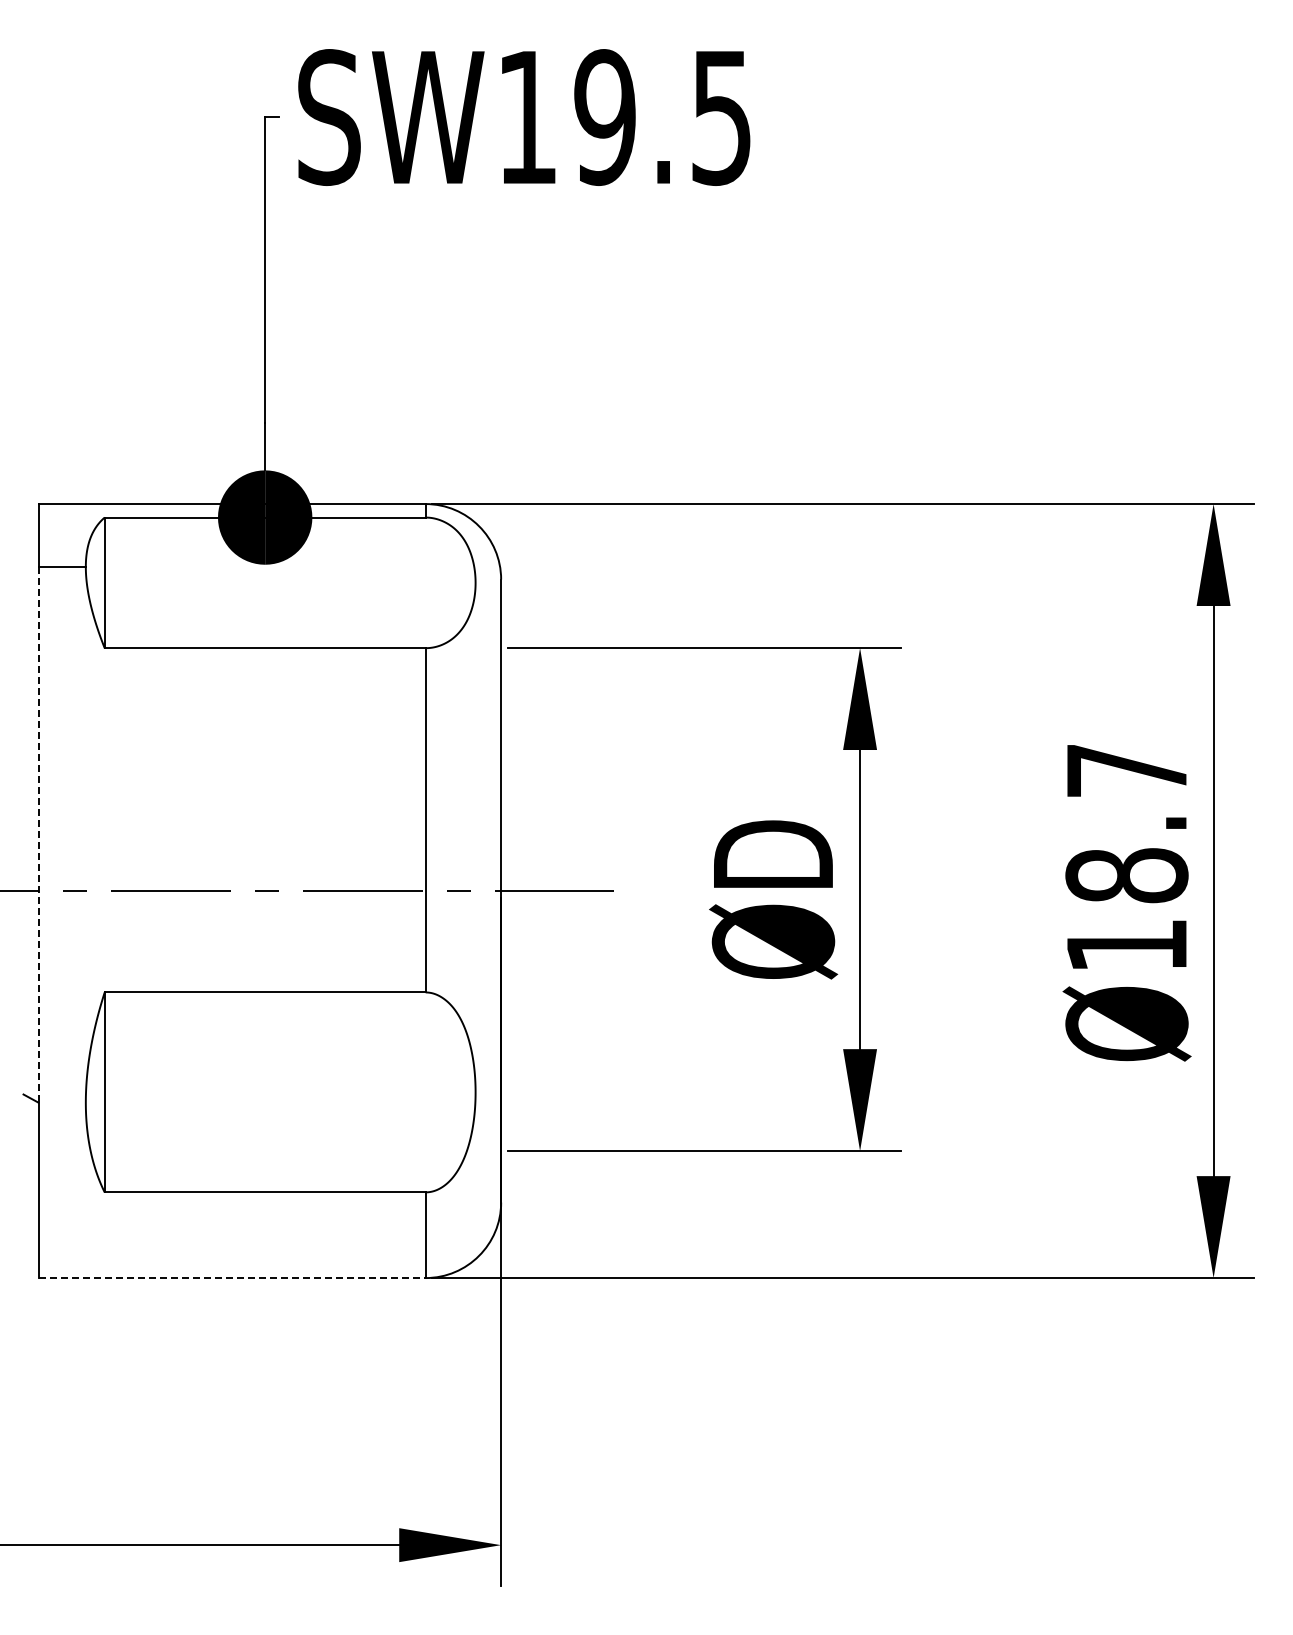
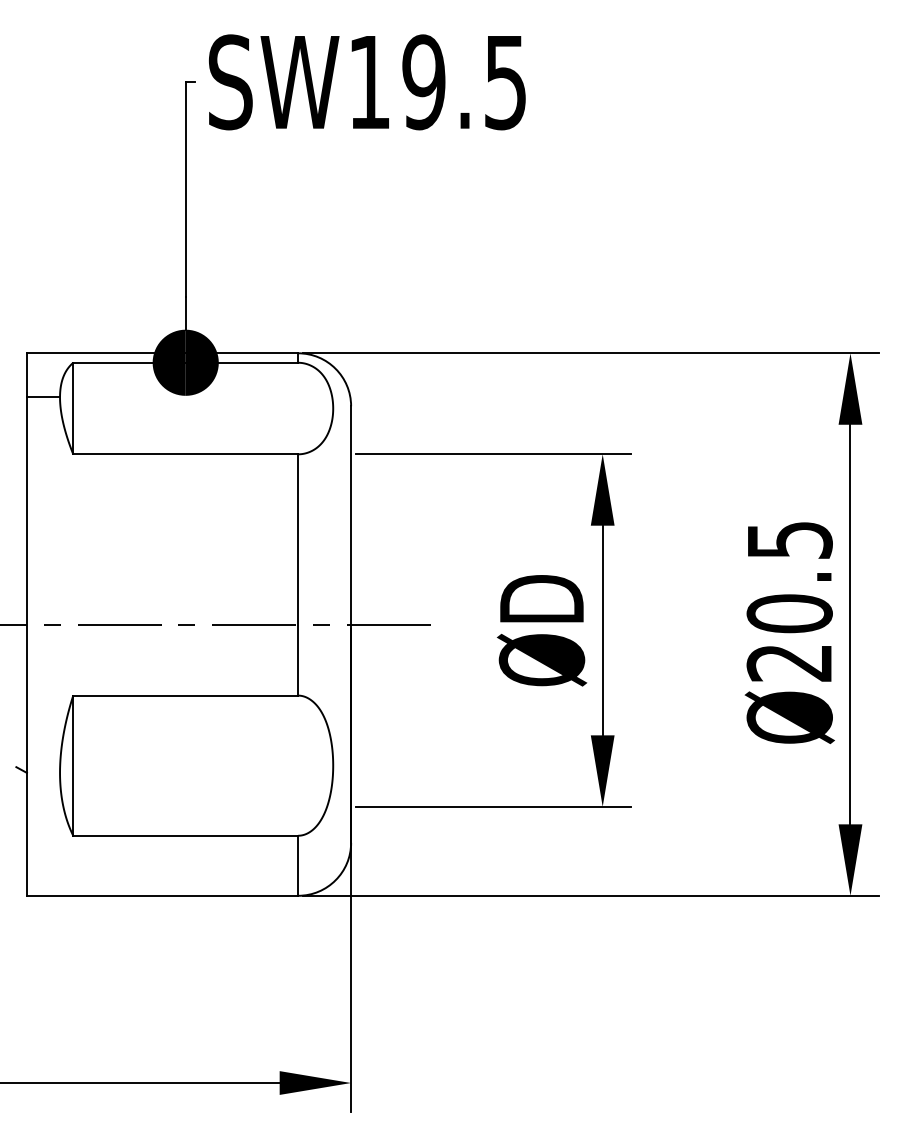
line: (38, 834) -> (26, 584), dashed -> solid
text: (1126, 858) -> (789, 601), Ø18.7 -> Ø20.5
line: (232, 1278) -> (162, 896), dashed -> solid

